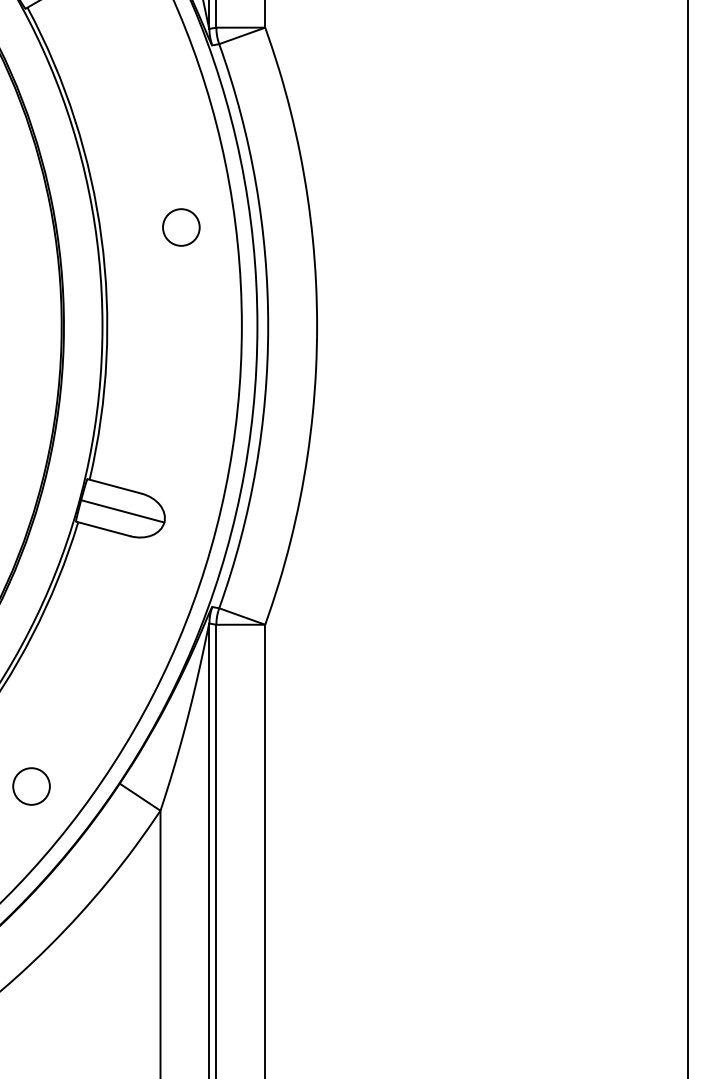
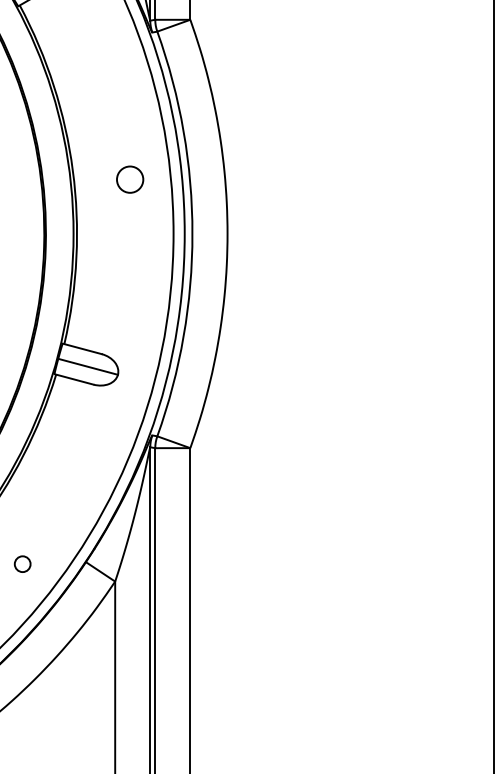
circle: (181, 227) -> (130, 179), moved
circle: (31, 786) -> (22, 564), size x0.6

